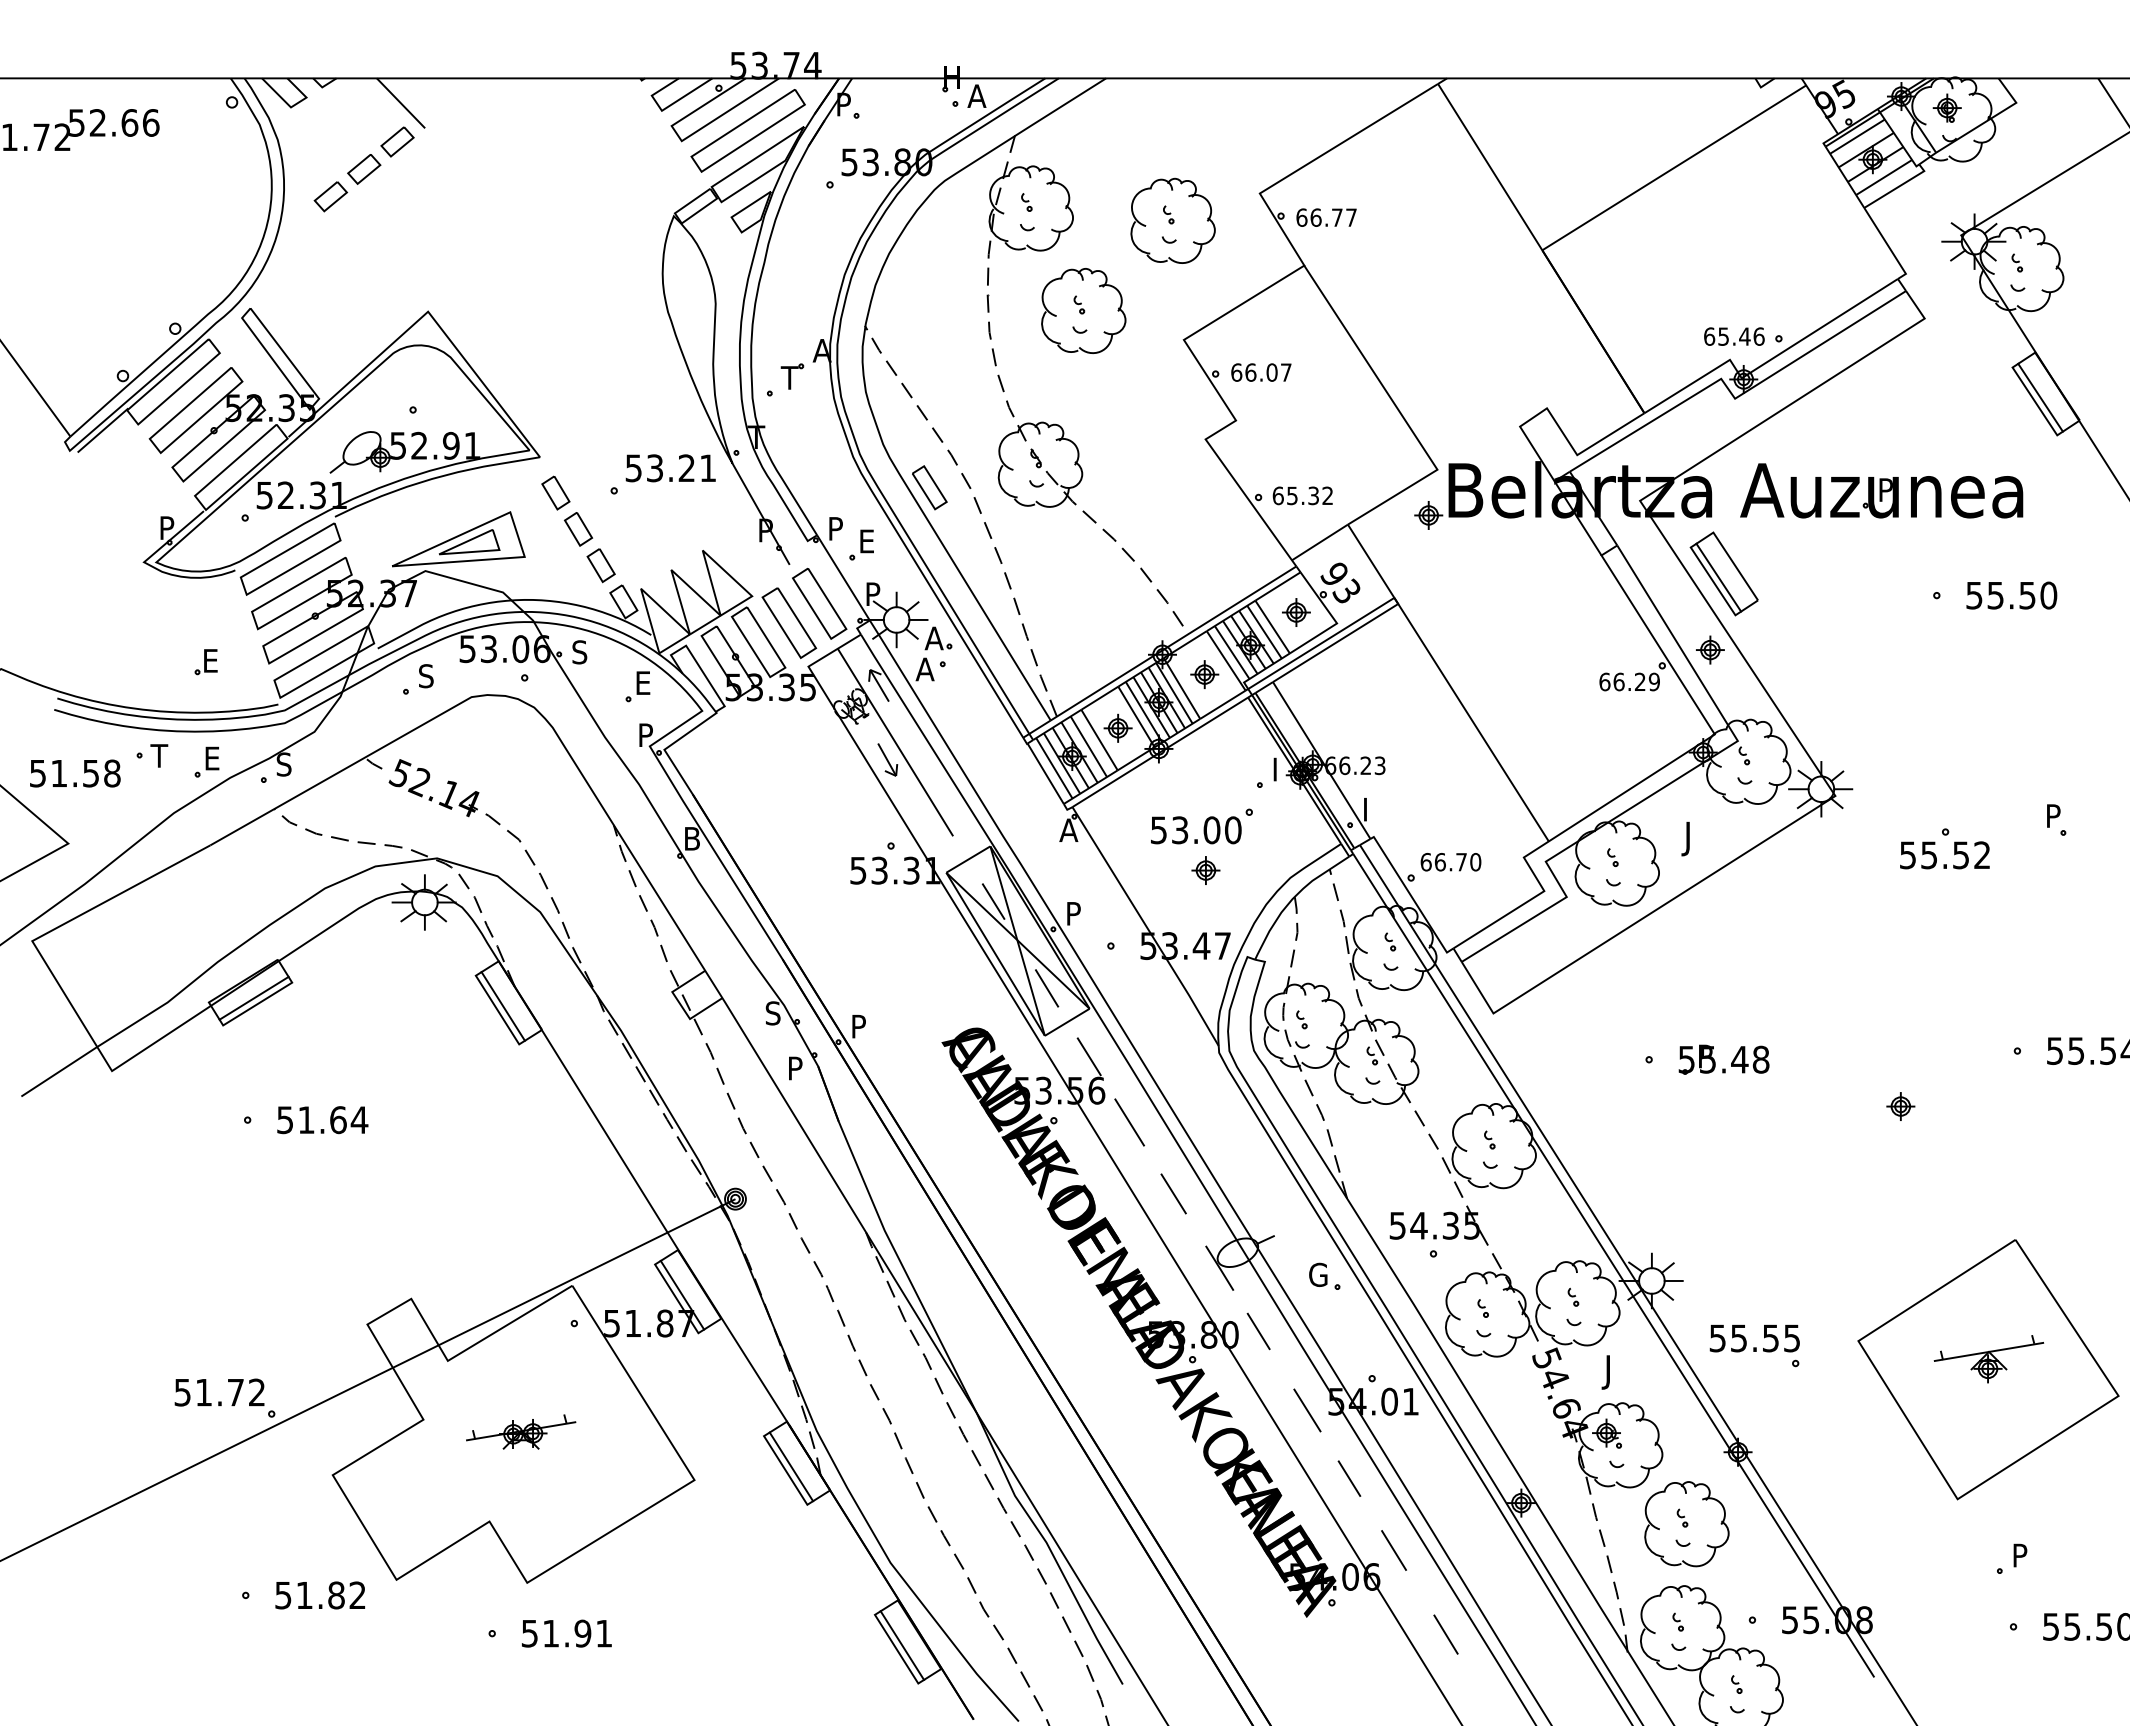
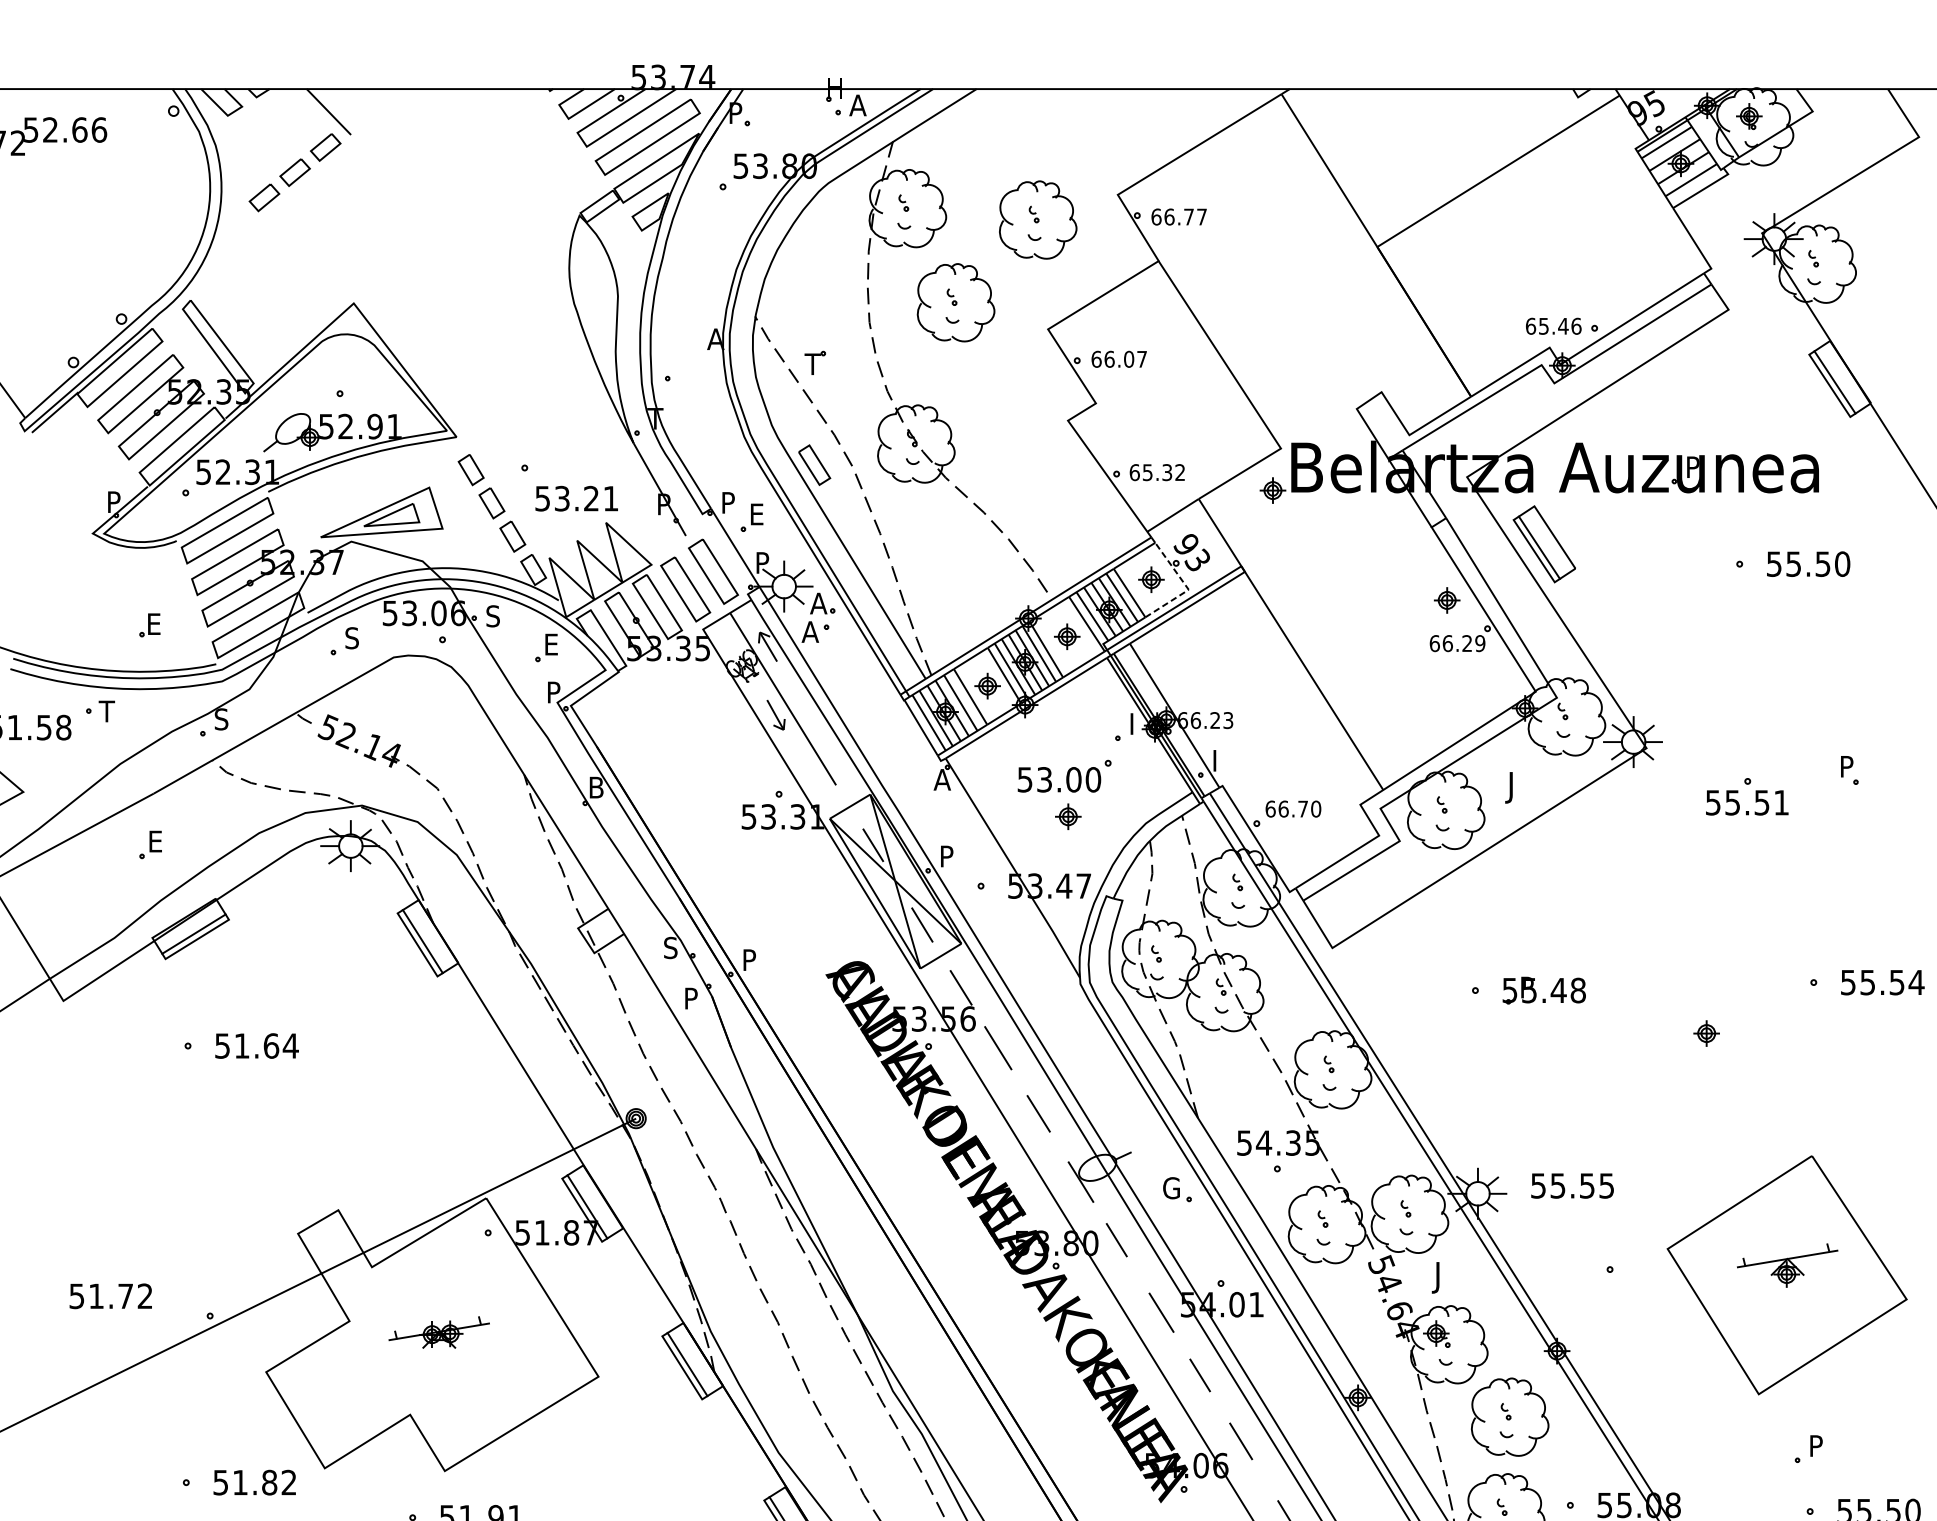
part: (792, 376) -> (815, 362), moved
text: (670, 468) -> (576, 498), moved
line: (1335, 621) -> (1187, 587), solid -> dashed
part: (1710, 649) -> (1447, 599), moved
part: (206, 761) -> (150, 844), moved
text: (1981, 854) -> (1780, 802), 55.52 -> 55.51
text: (1754, 1338) -> (1572, 1186), moved
text: (219, 1392) -> (110, 1296), moved

